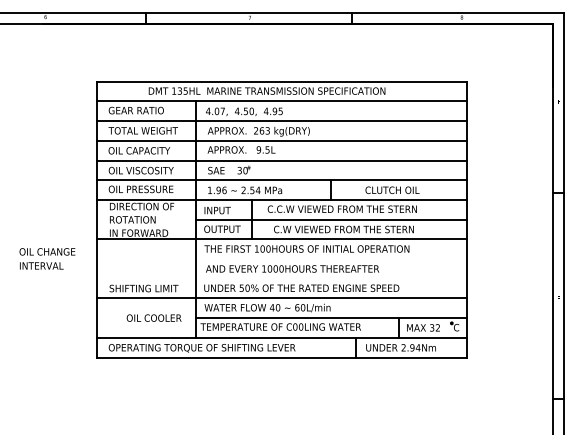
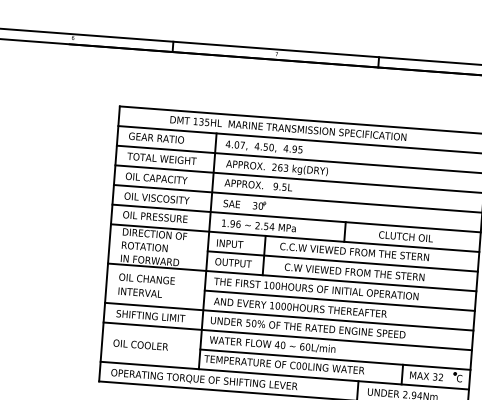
text: (47, 258) -> (146, 285), moved
line: (330, 259) -> (339, 301), added
line: (281, 278) -> (288, 316), added
text: (153, 317) -> (140, 344), moved

